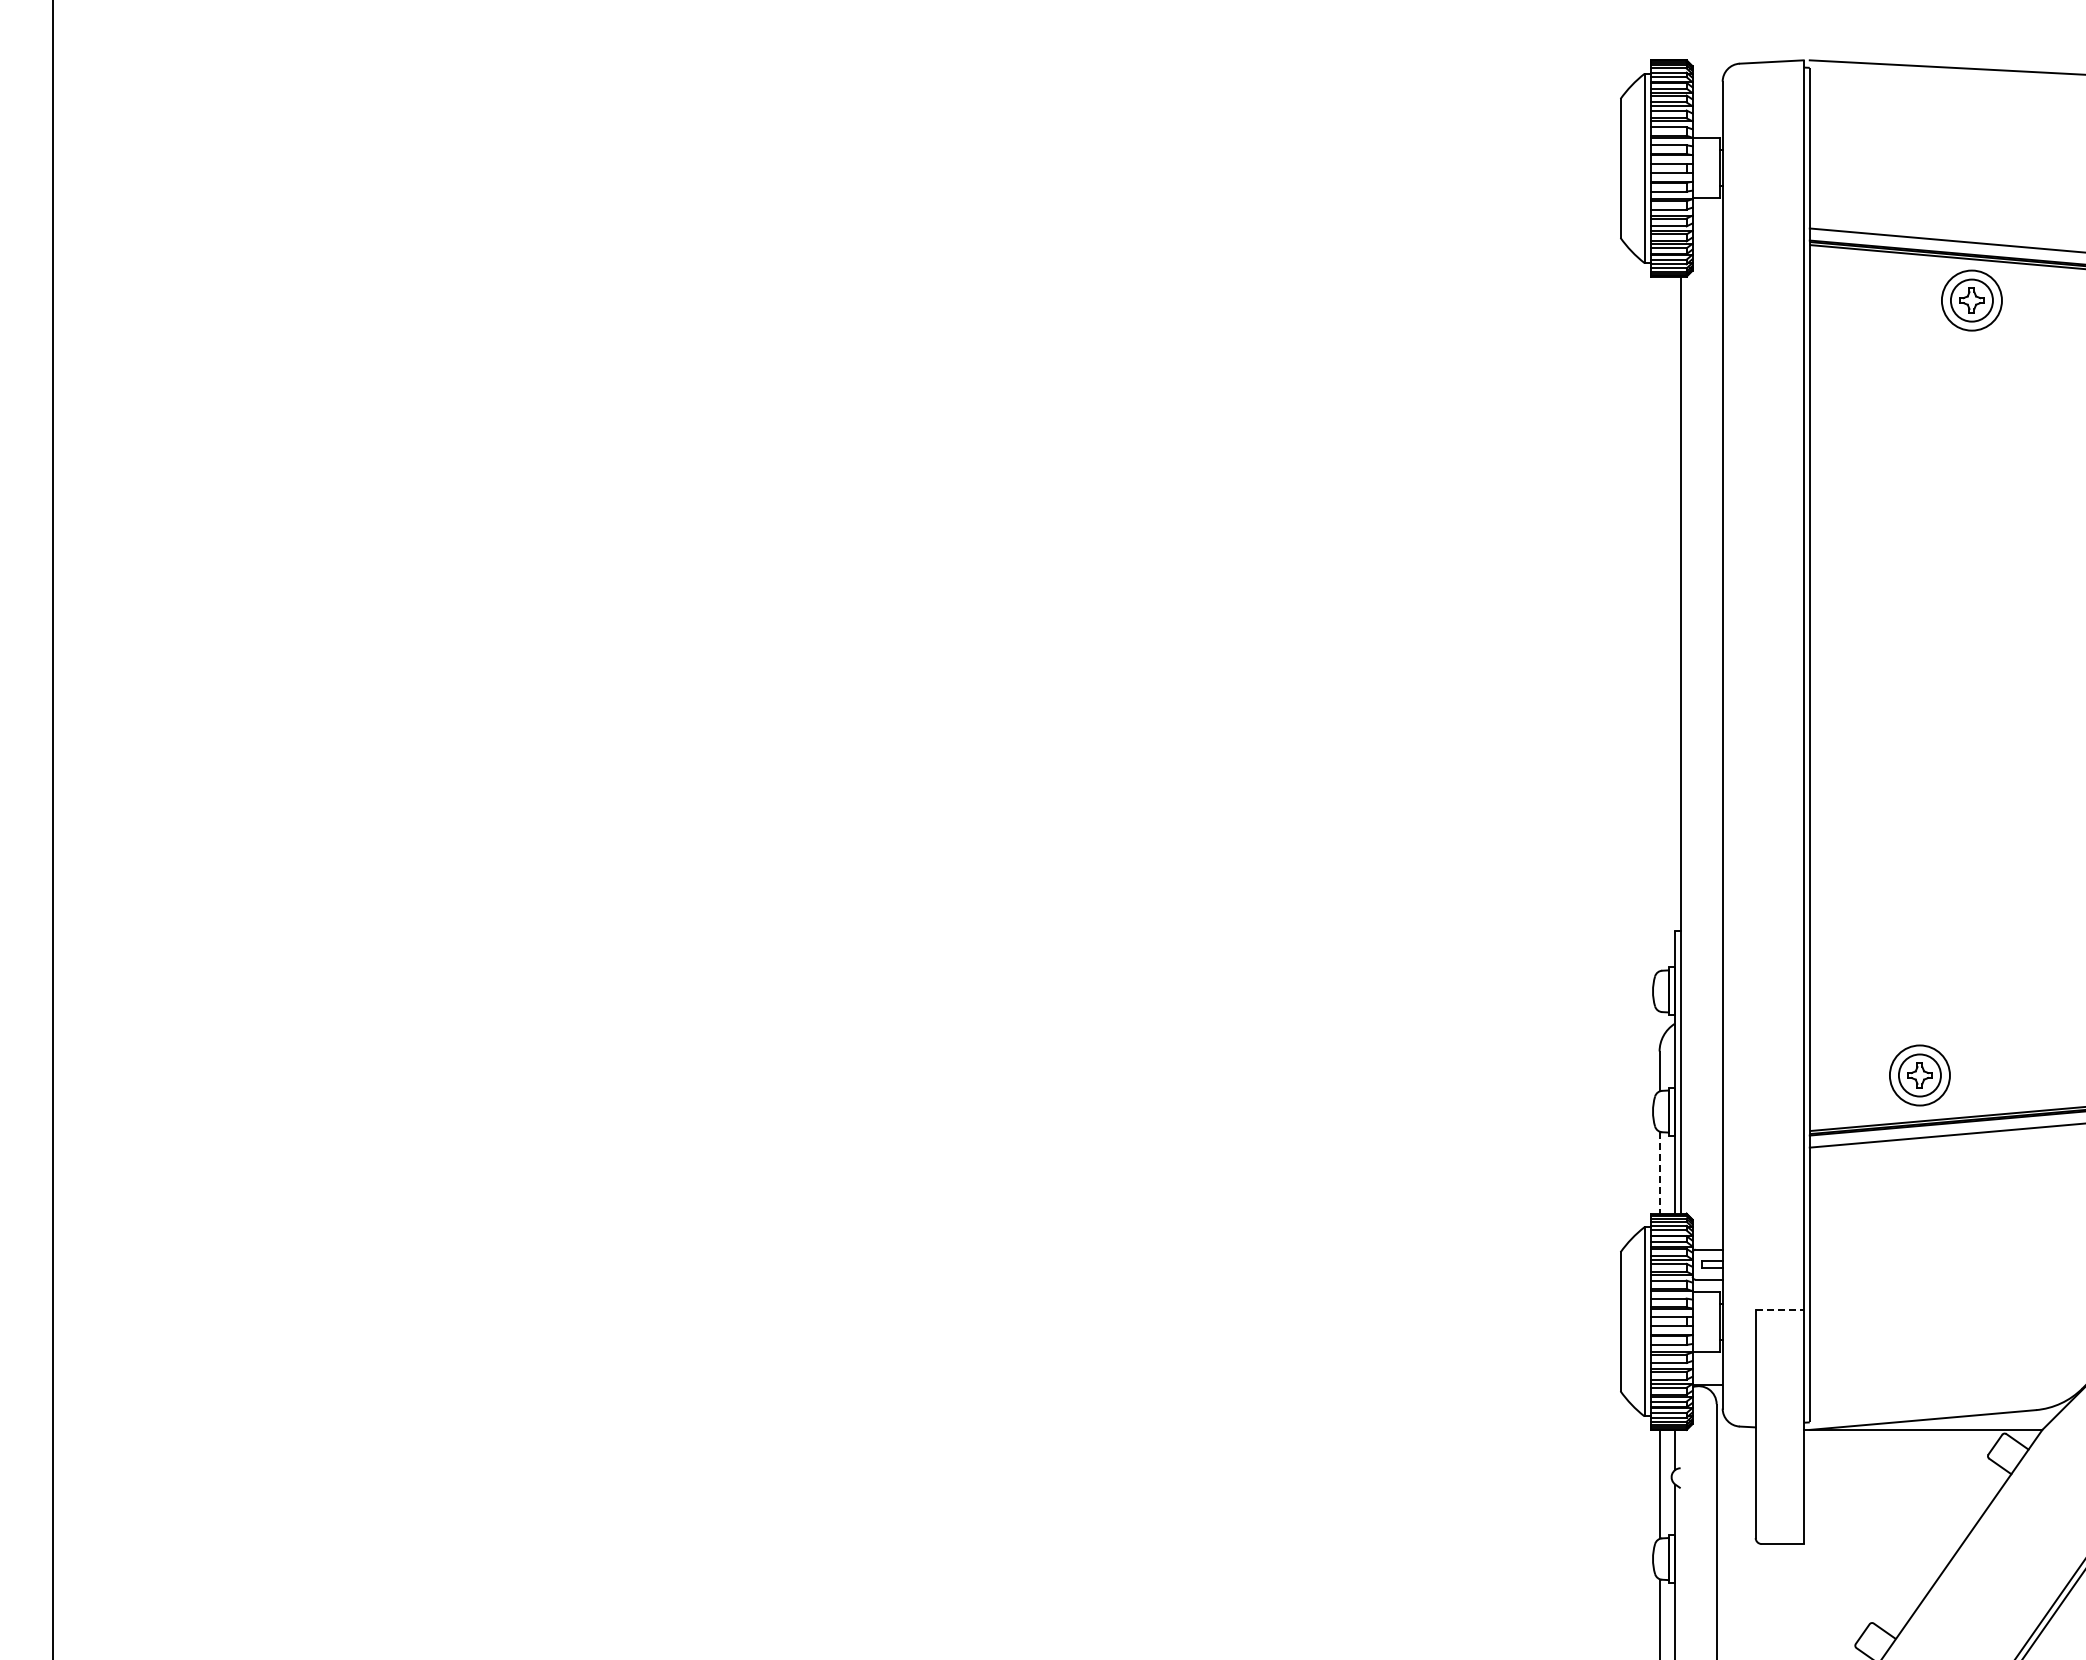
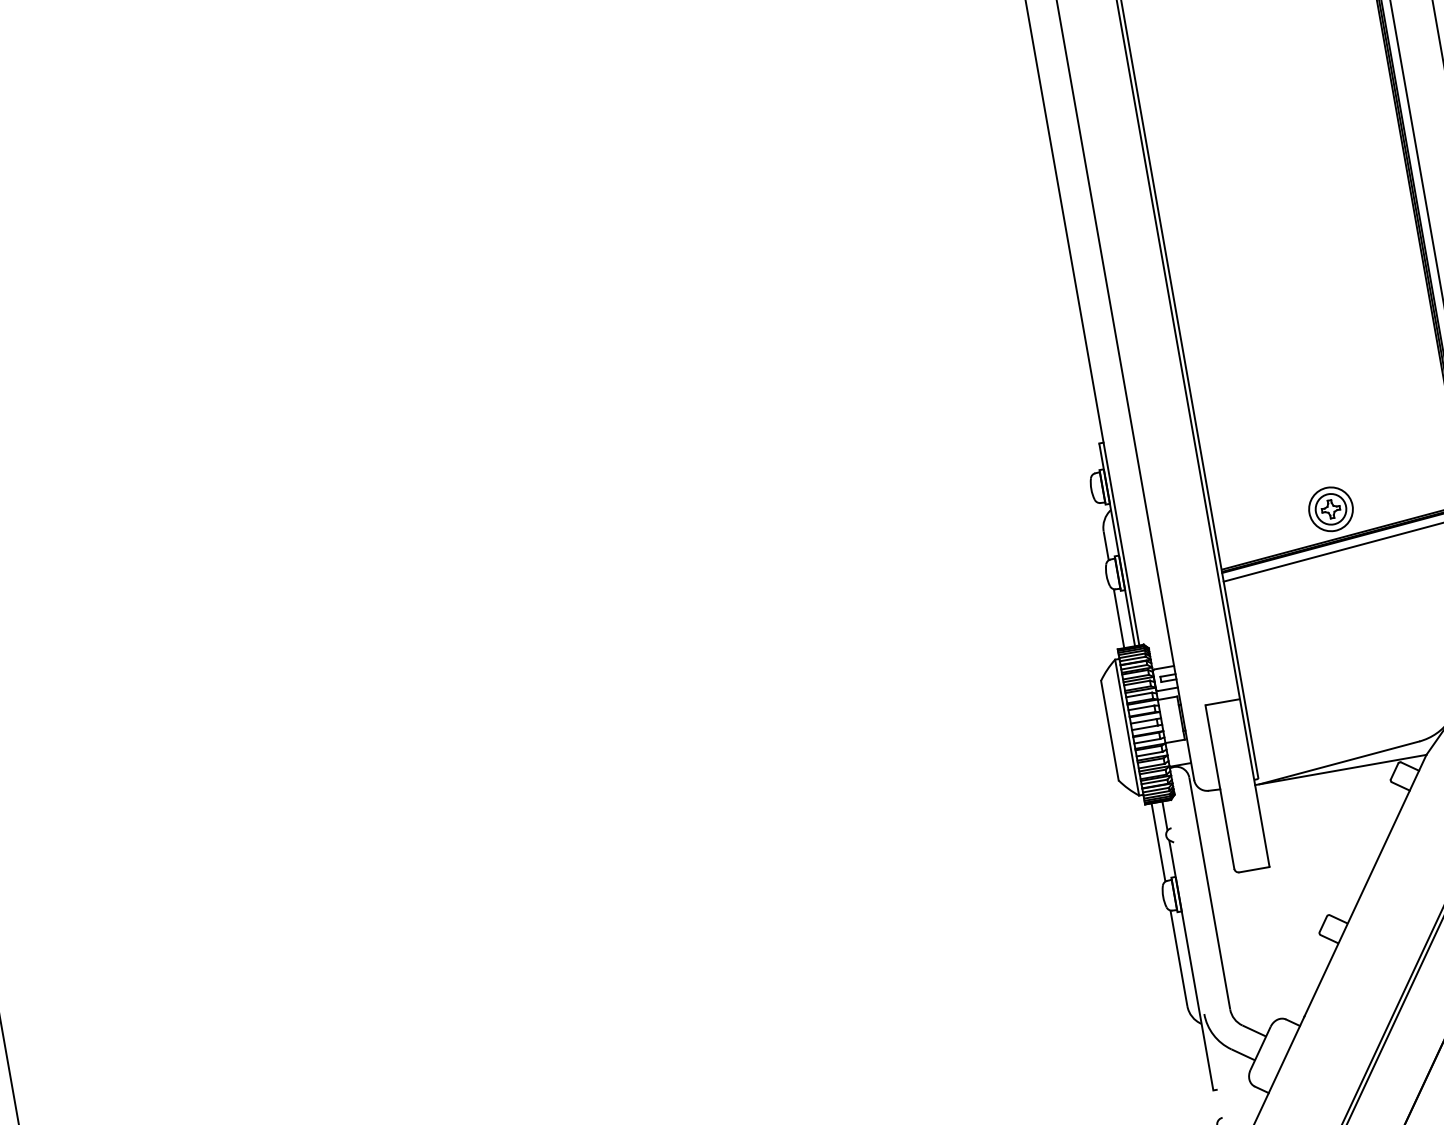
part: (1919, 1075) -> (1330, 509), moved
line: (1659, 1173) -> (1119, 619), dashed -> solid
line: (1780, 1310) -> (1223, 702), dashed -> solid

